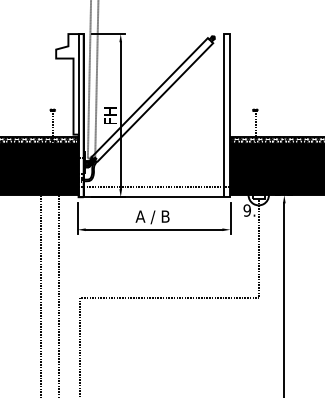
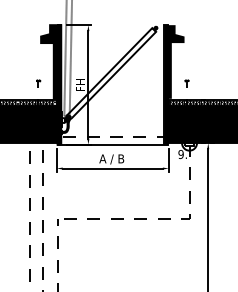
fill: (69, 115) -> (50, 84), added
fill: (237, 115) -> (173, 84), added

